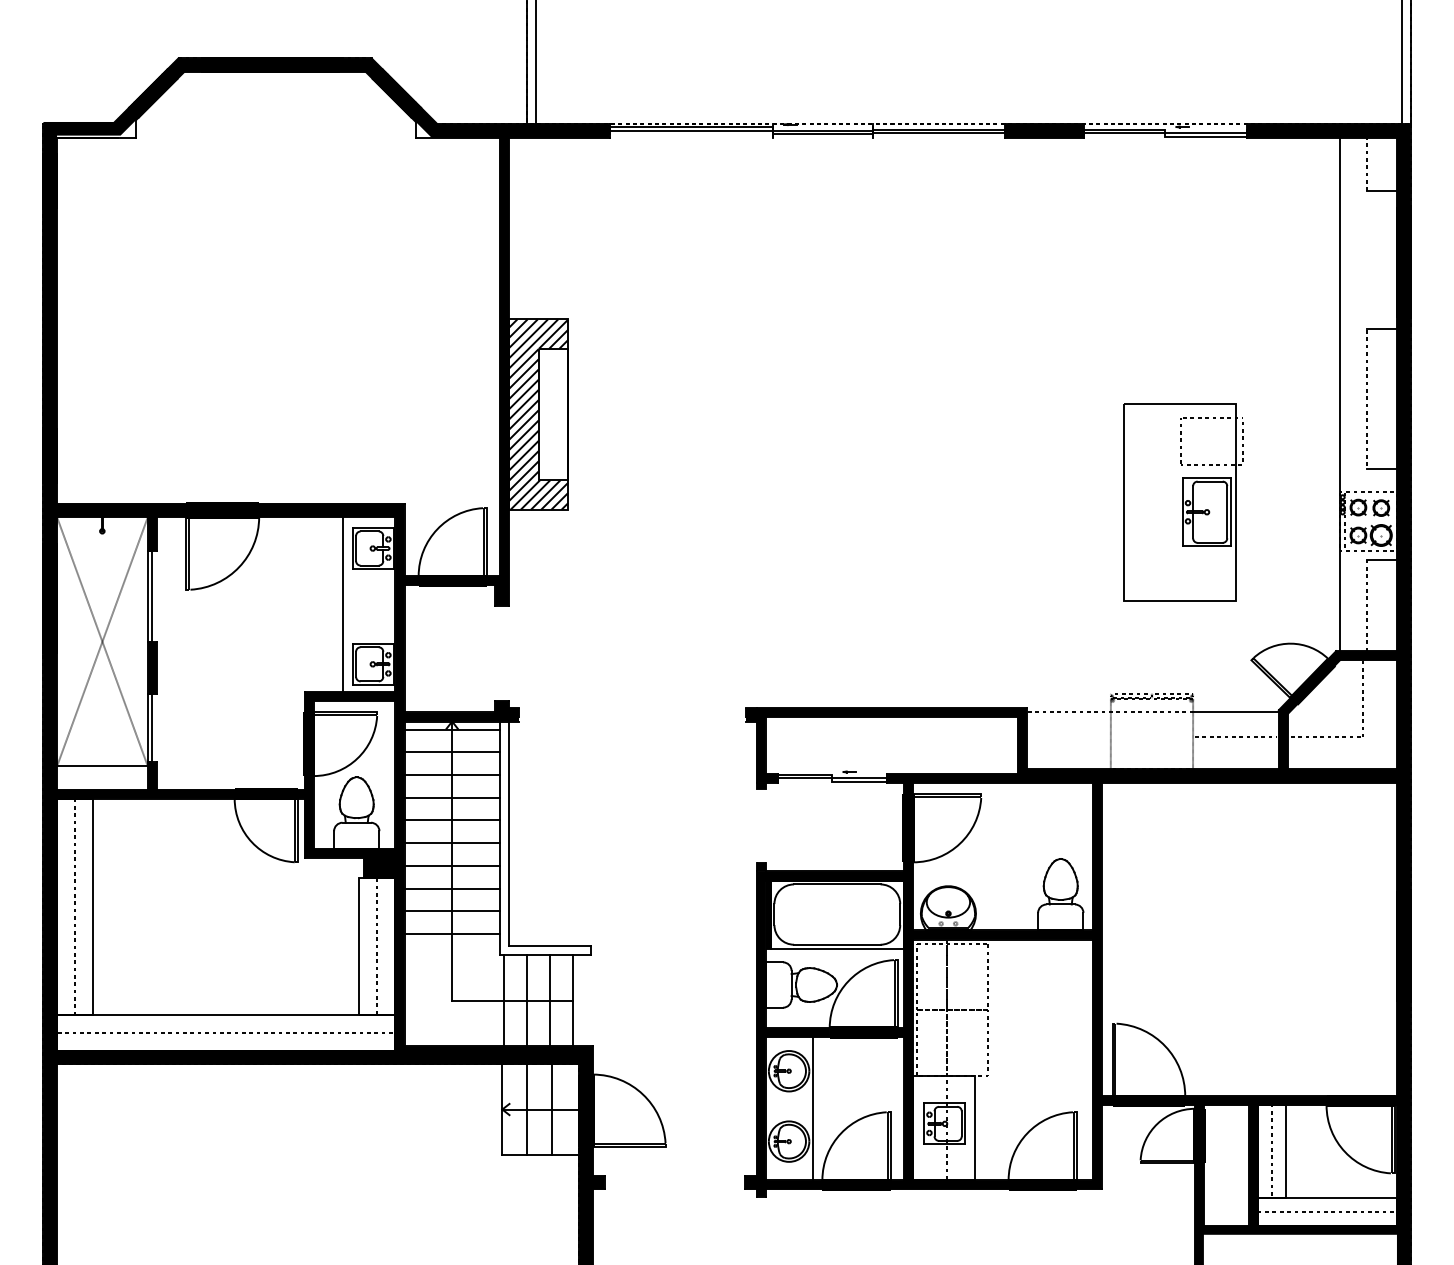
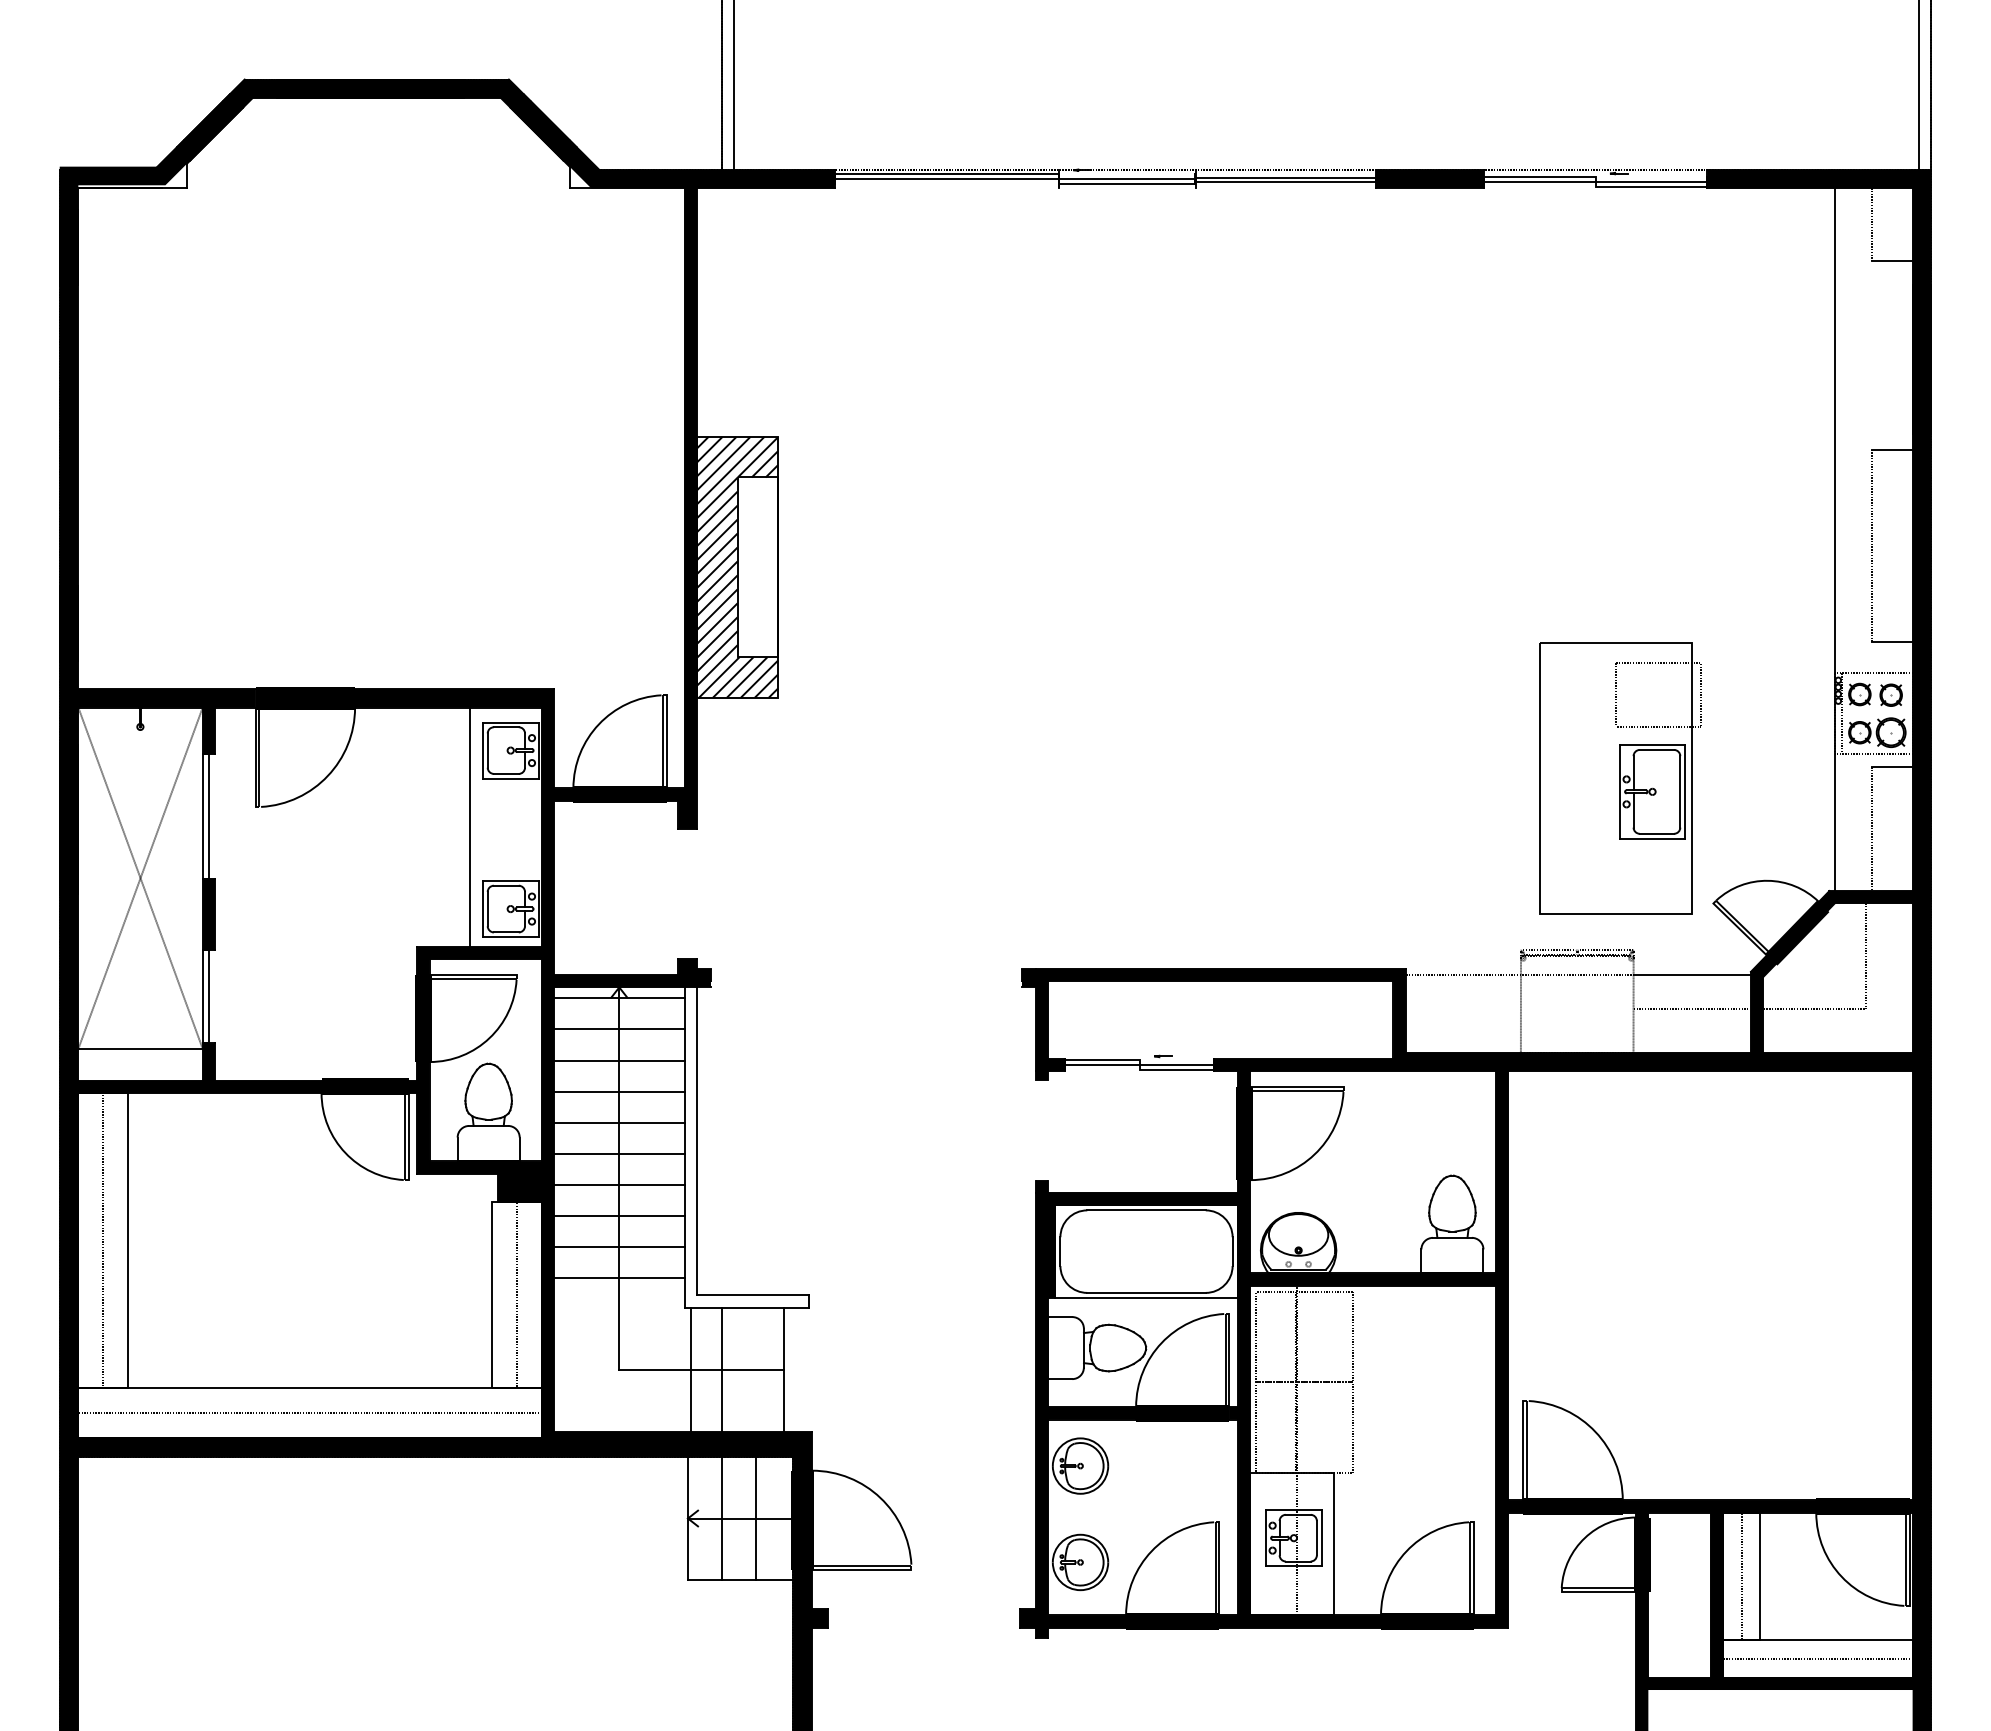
part: (1183, 502) -> (1620, 778), moved
line: (549, 1000) -> (752, 1369), removed
line: (813, 1108) -> (1113, 1517), removed

